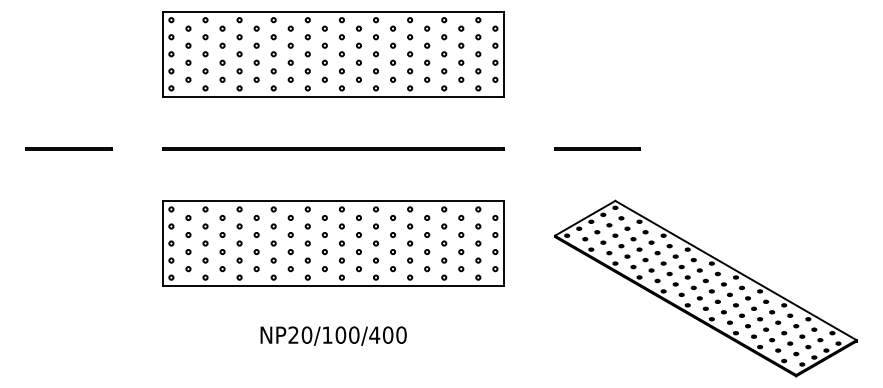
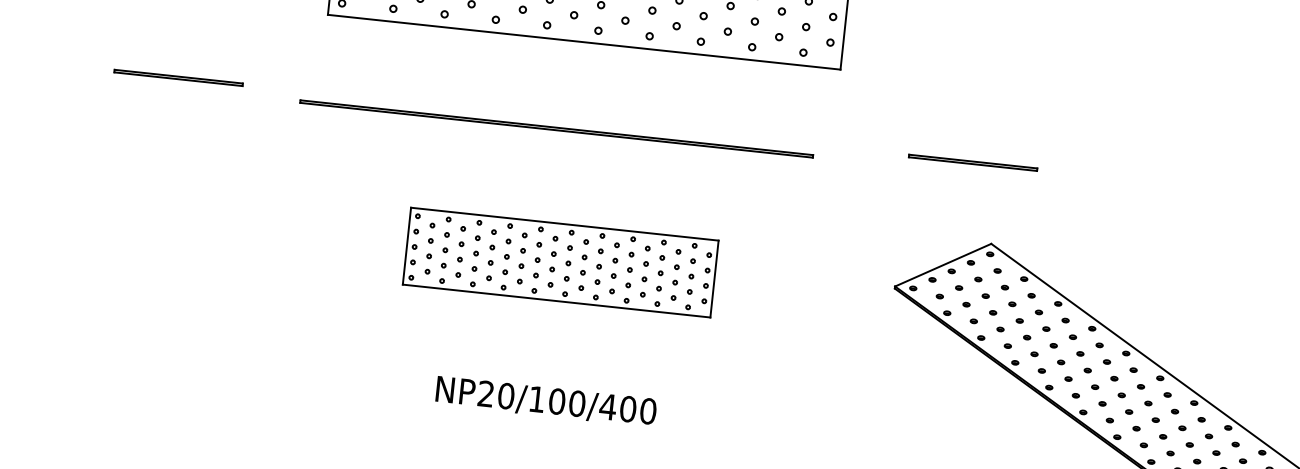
line: (333, 148) -> (556, 128), moved
part: (333, 243) -> (560, 262), size x0.6

